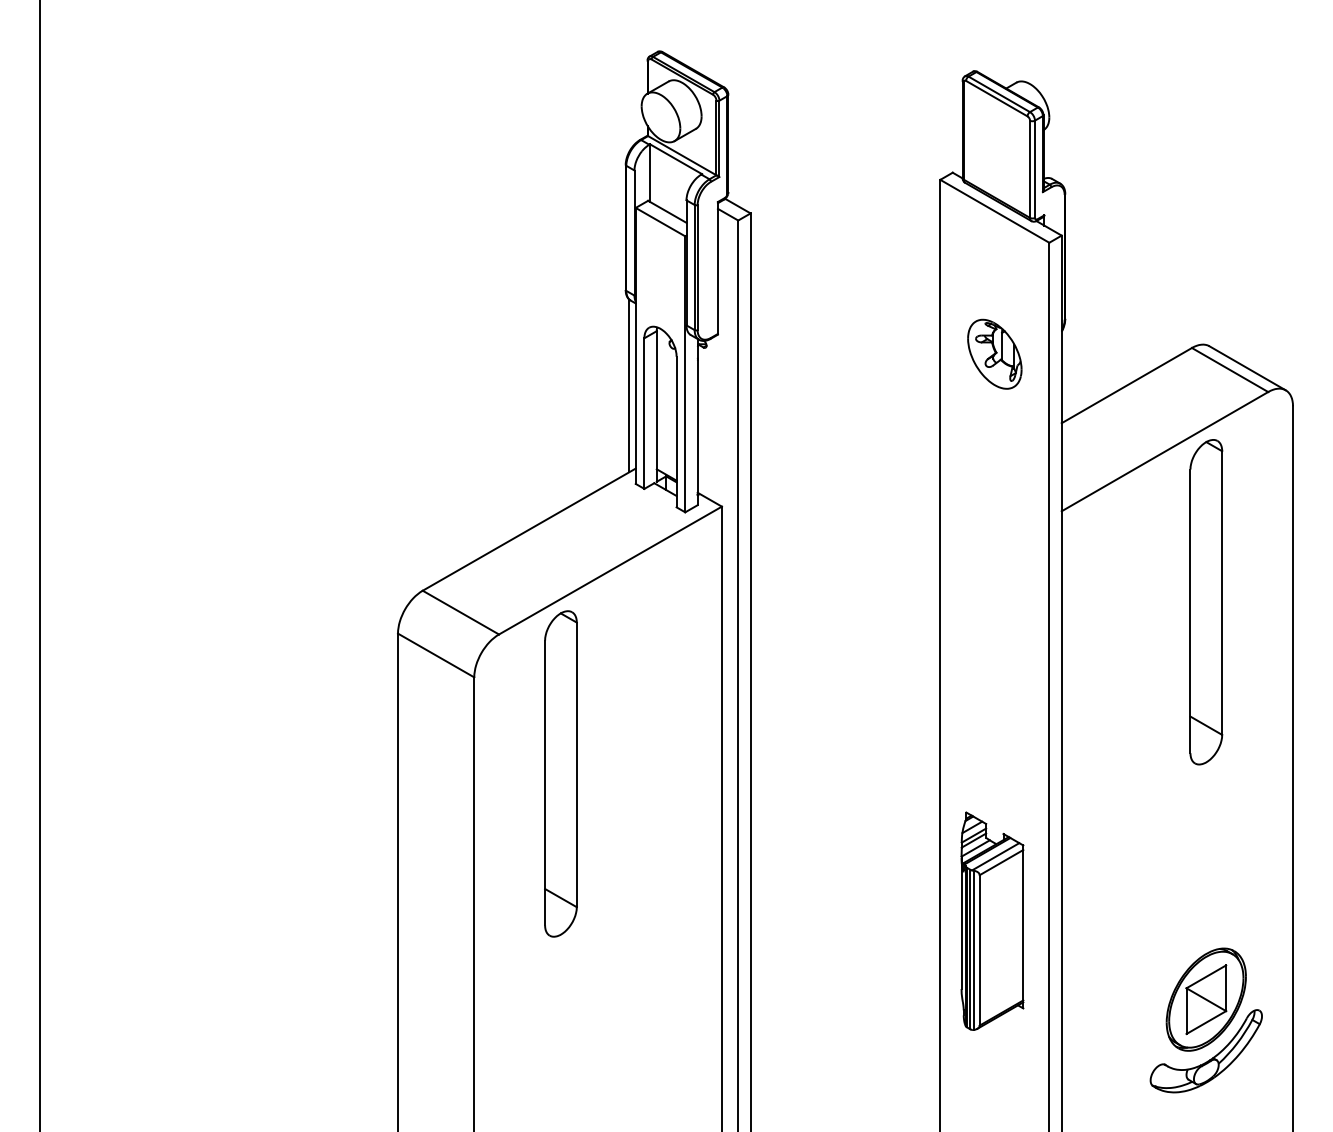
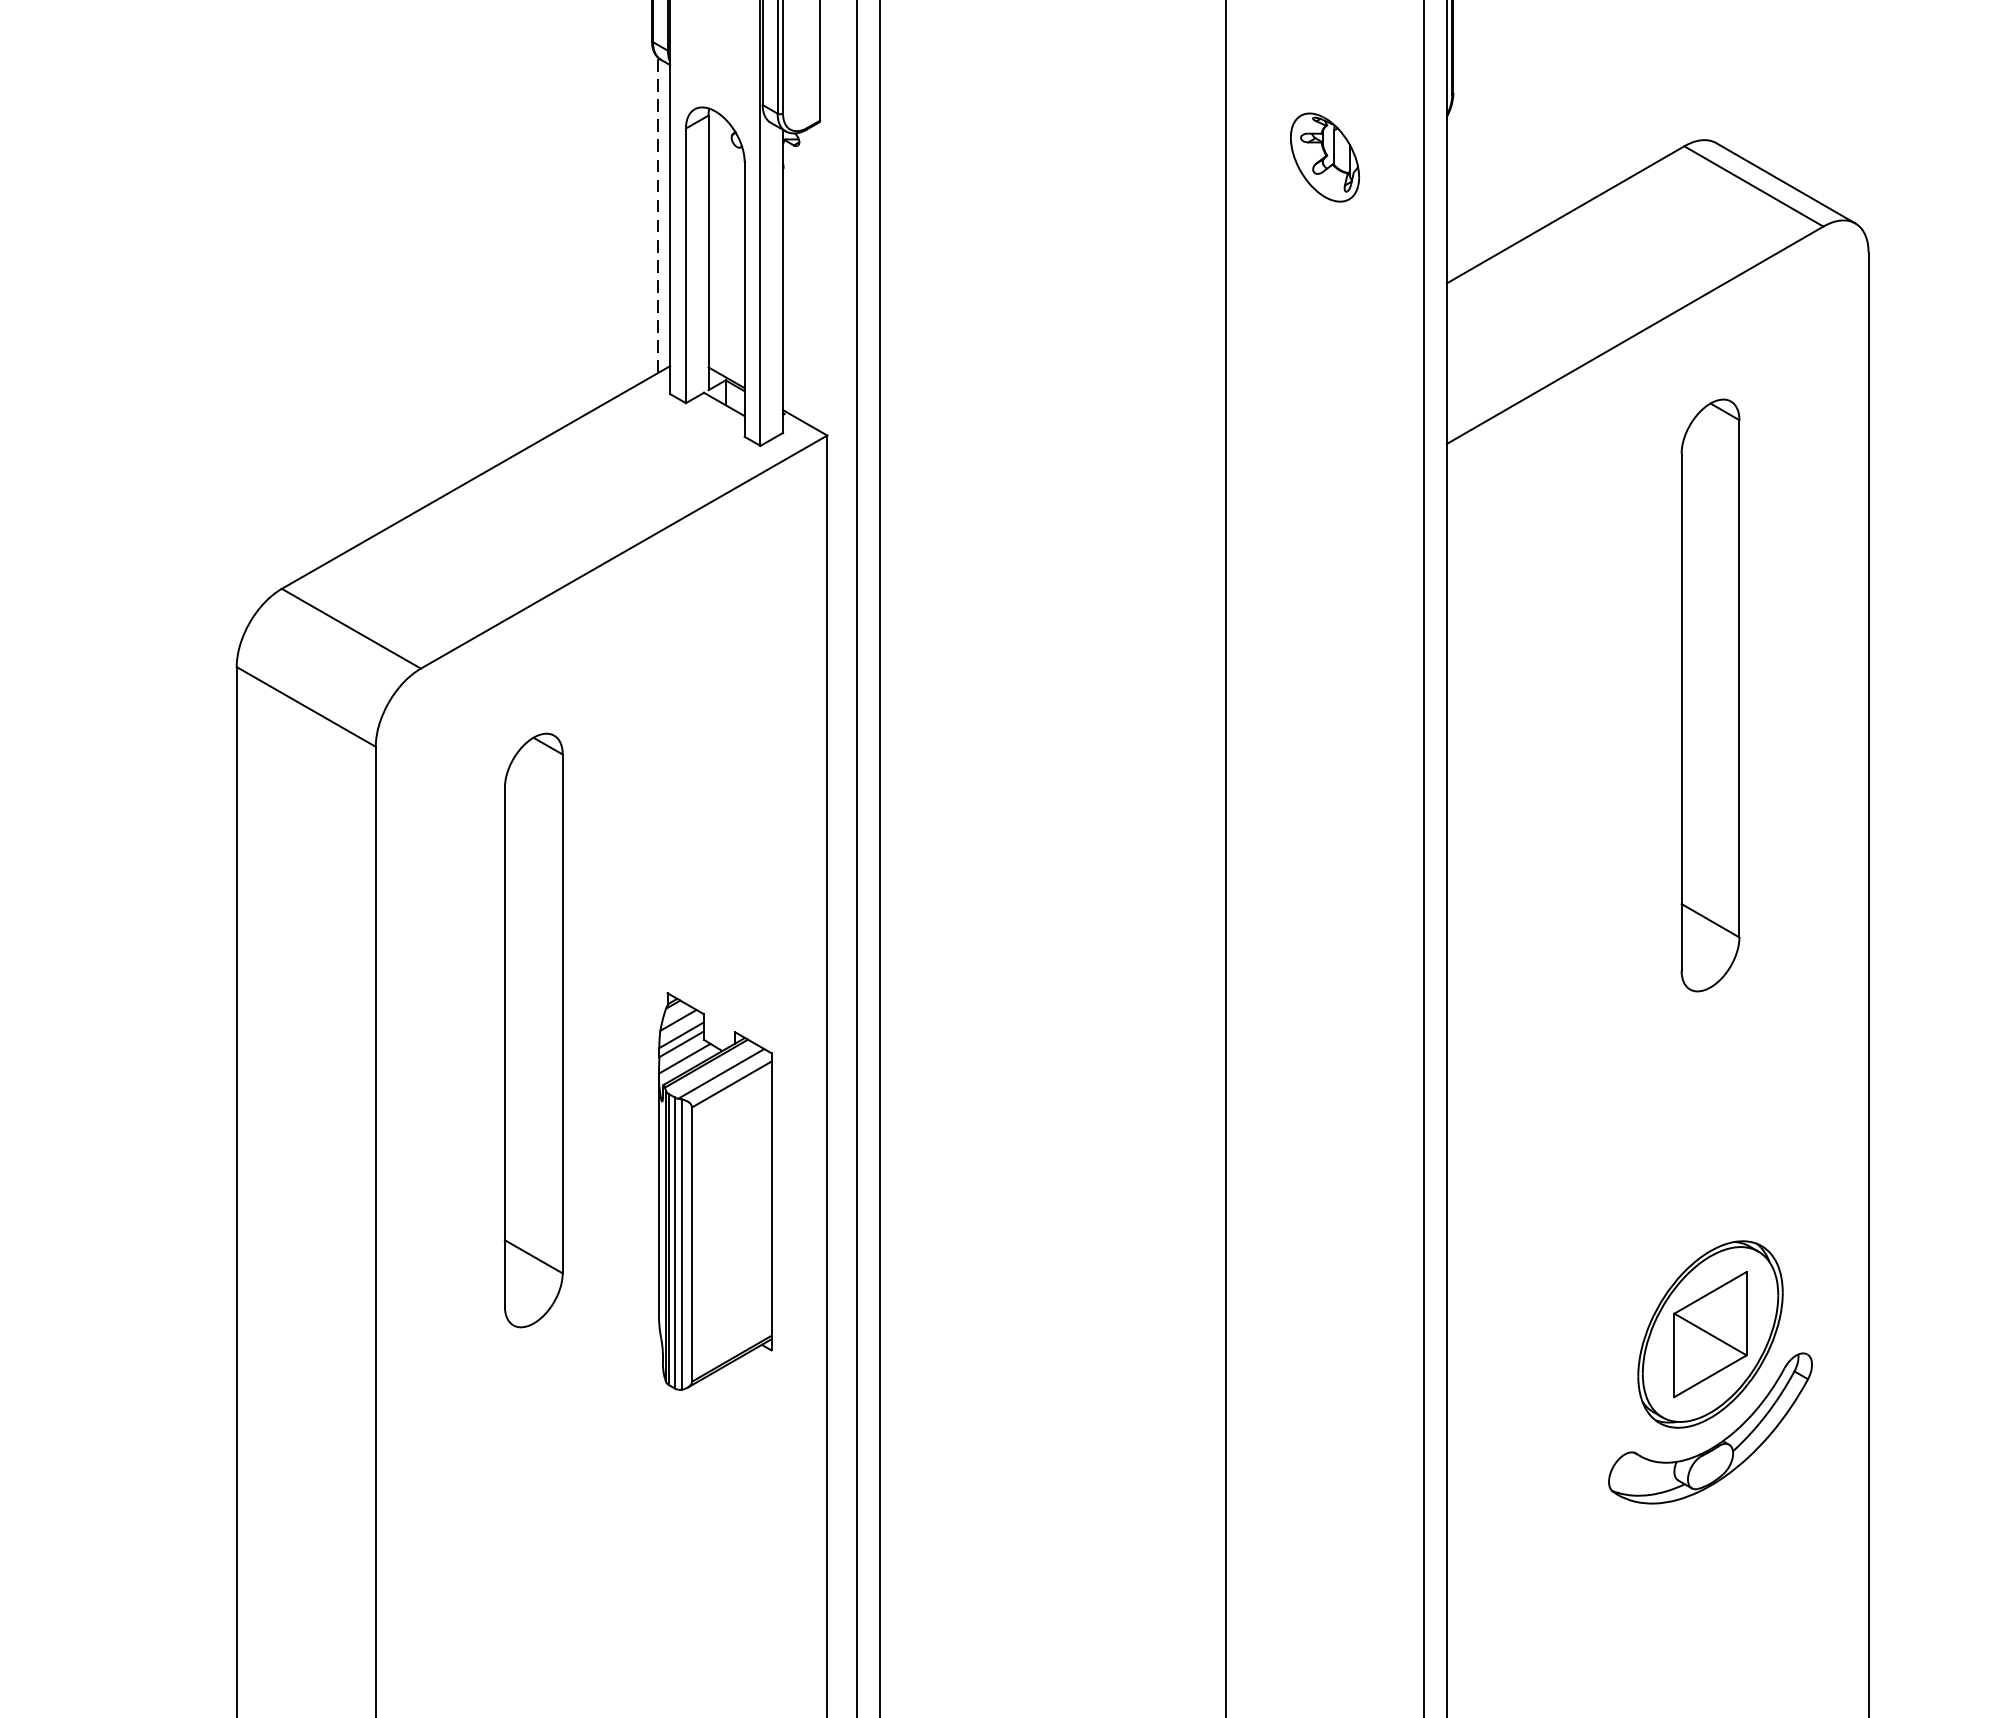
part: (994, 353) -> (1324, 156), size x0.7
line: (629, 385) -> (658, 214), solid -> dashed
part: (1206, 602) -> (1710, 695), moved
part: (560, 773) -> (532, 1029), moved
part: (992, 920) -> (715, 1190), moved

